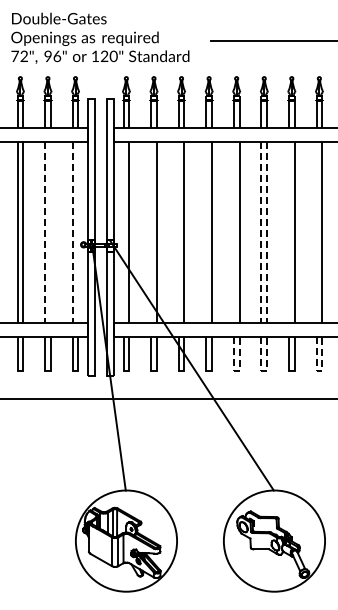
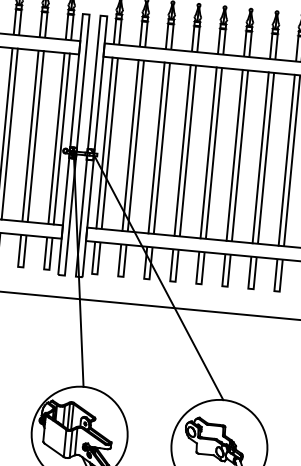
line: (50, 232) -> (35, 136), added
line: (78, 232) -> (61, 138), added
line: (123, 232) -> (104, 143), added
line: (151, 232) -> (130, 145), added
line: (178, 232) -> (156, 147), added
line: (206, 232) -> (182, 150), added
line: (233, 232) -> (208, 152), added
line: (289, 232) -> (261, 157), added
line: (316, 232) -> (286, 160), added
line: (45, 233) -> (30, 136), dashed -> solid
line: (72, 233) -> (56, 139), dashed -> solid
line: (261, 233) -> (234, 156), dashed -> solid
line: (267, 233) -> (240, 156), dashed -> solid
line: (236, 371) -> (198, 284), dashed -> solid
line: (264, 371) -> (225, 286), dashed -> solid
line: (319, 371) -> (277, 291), dashed -> solid

